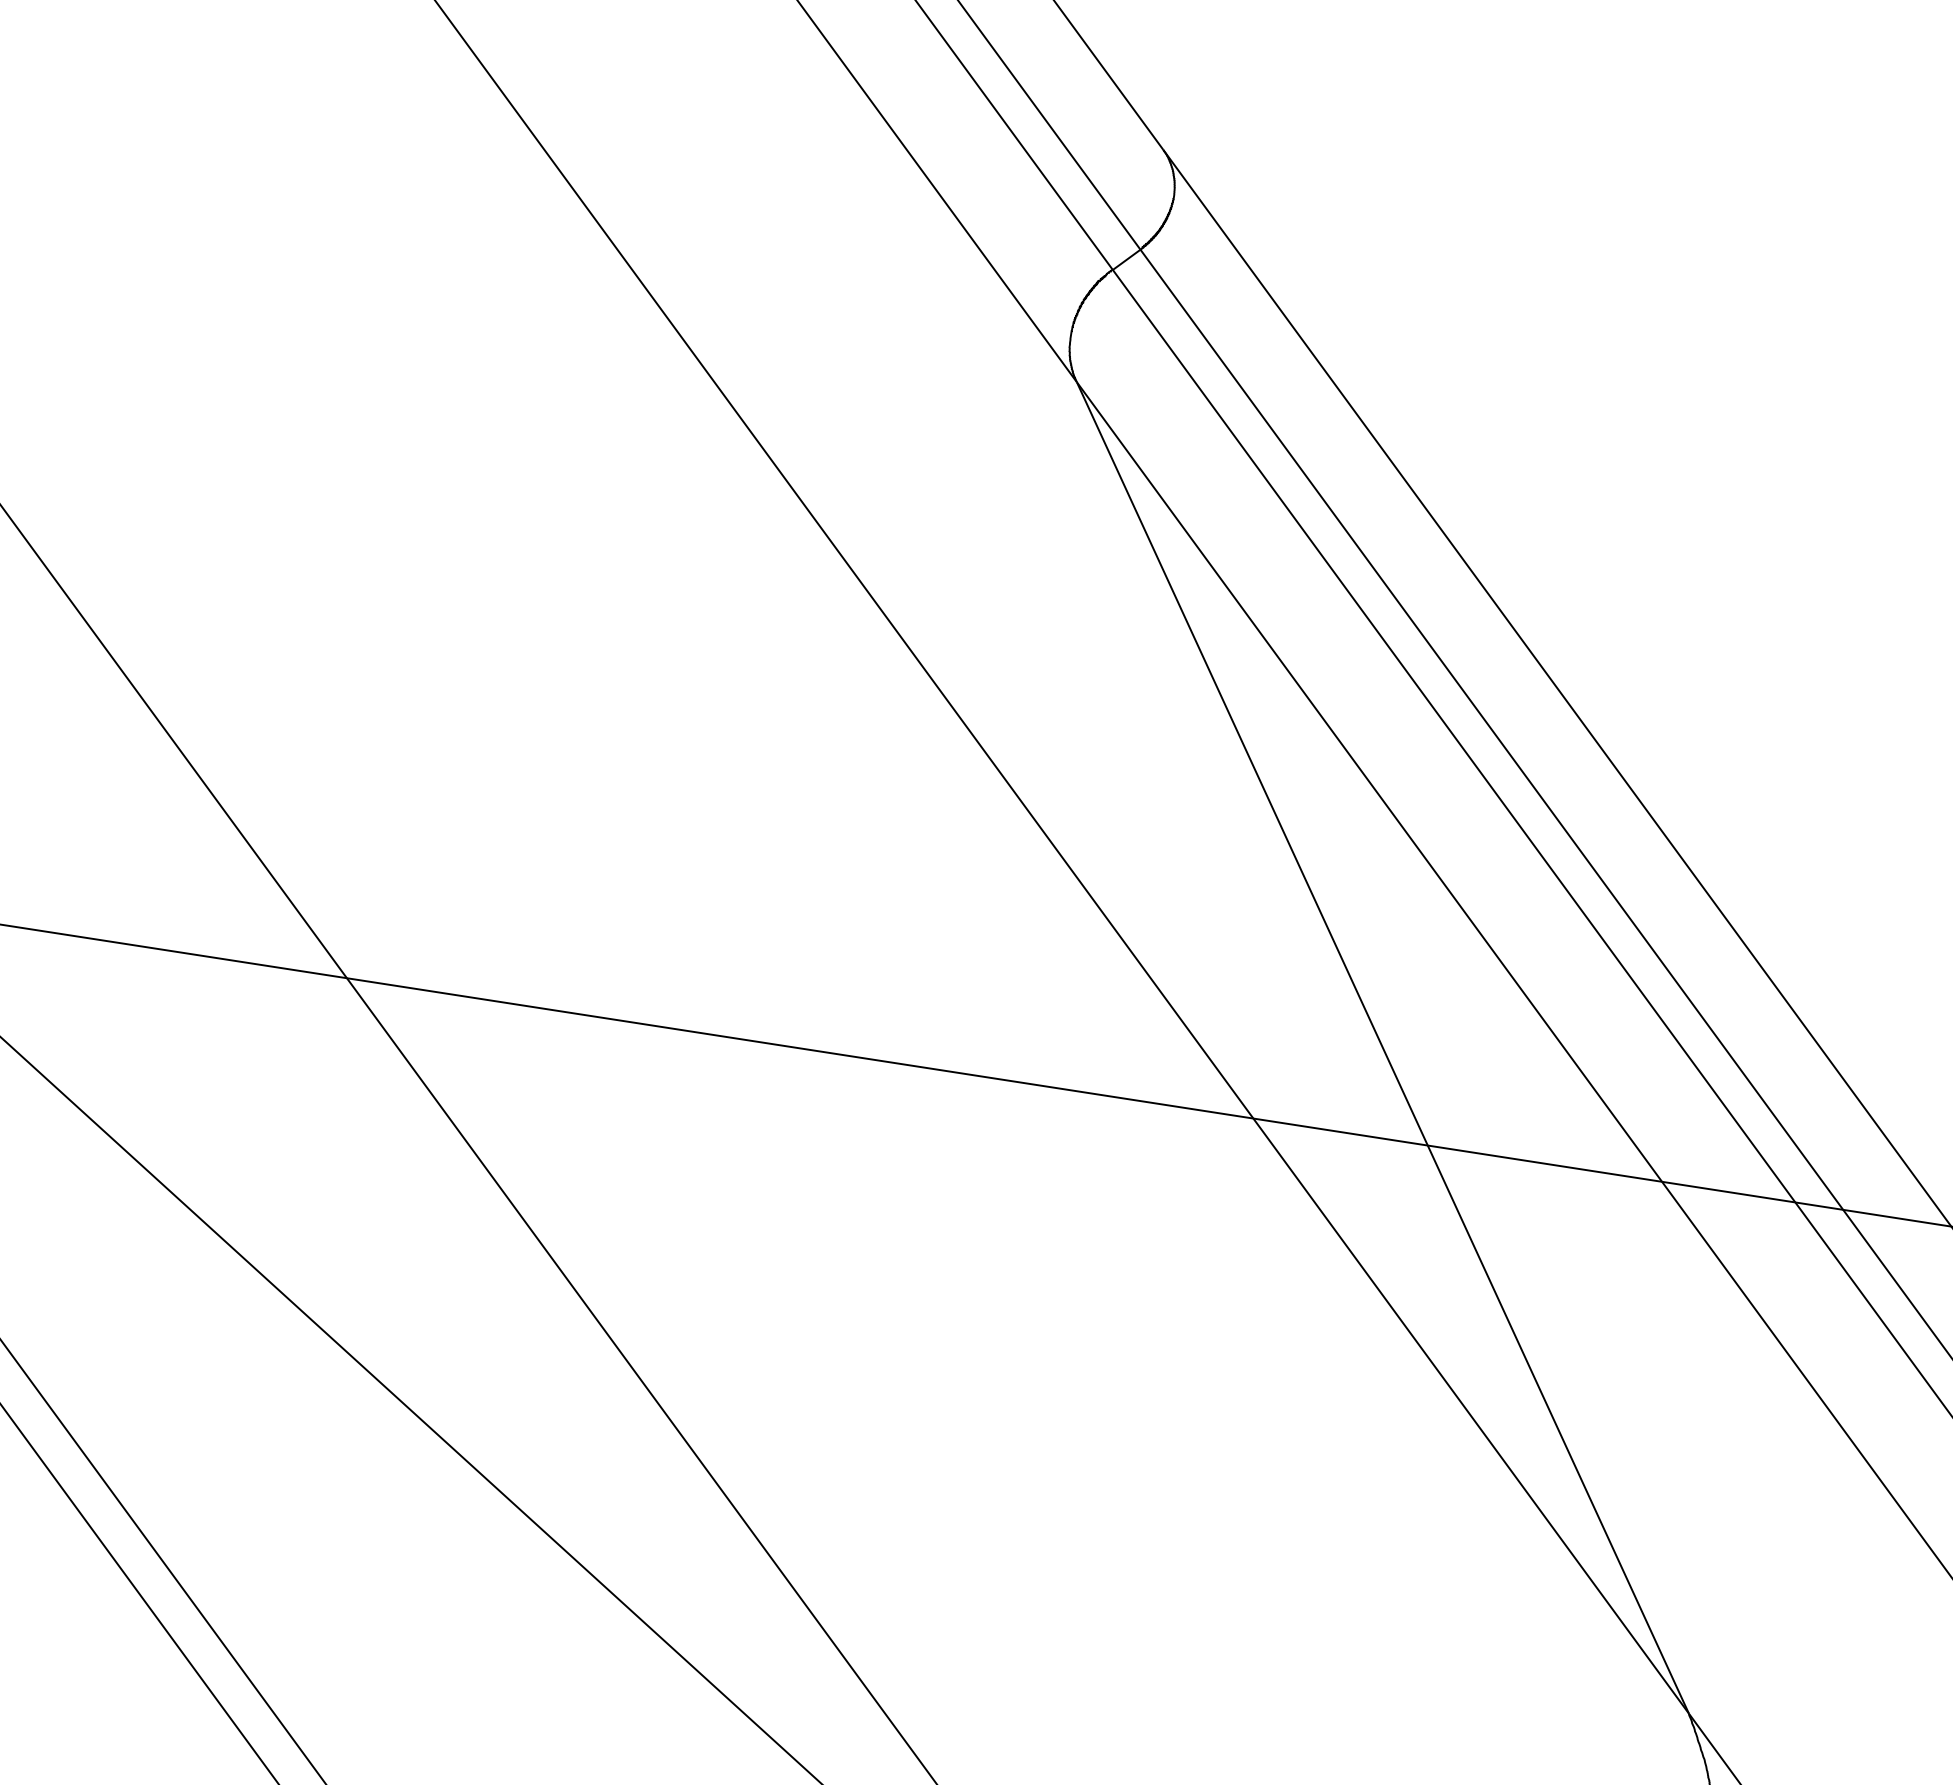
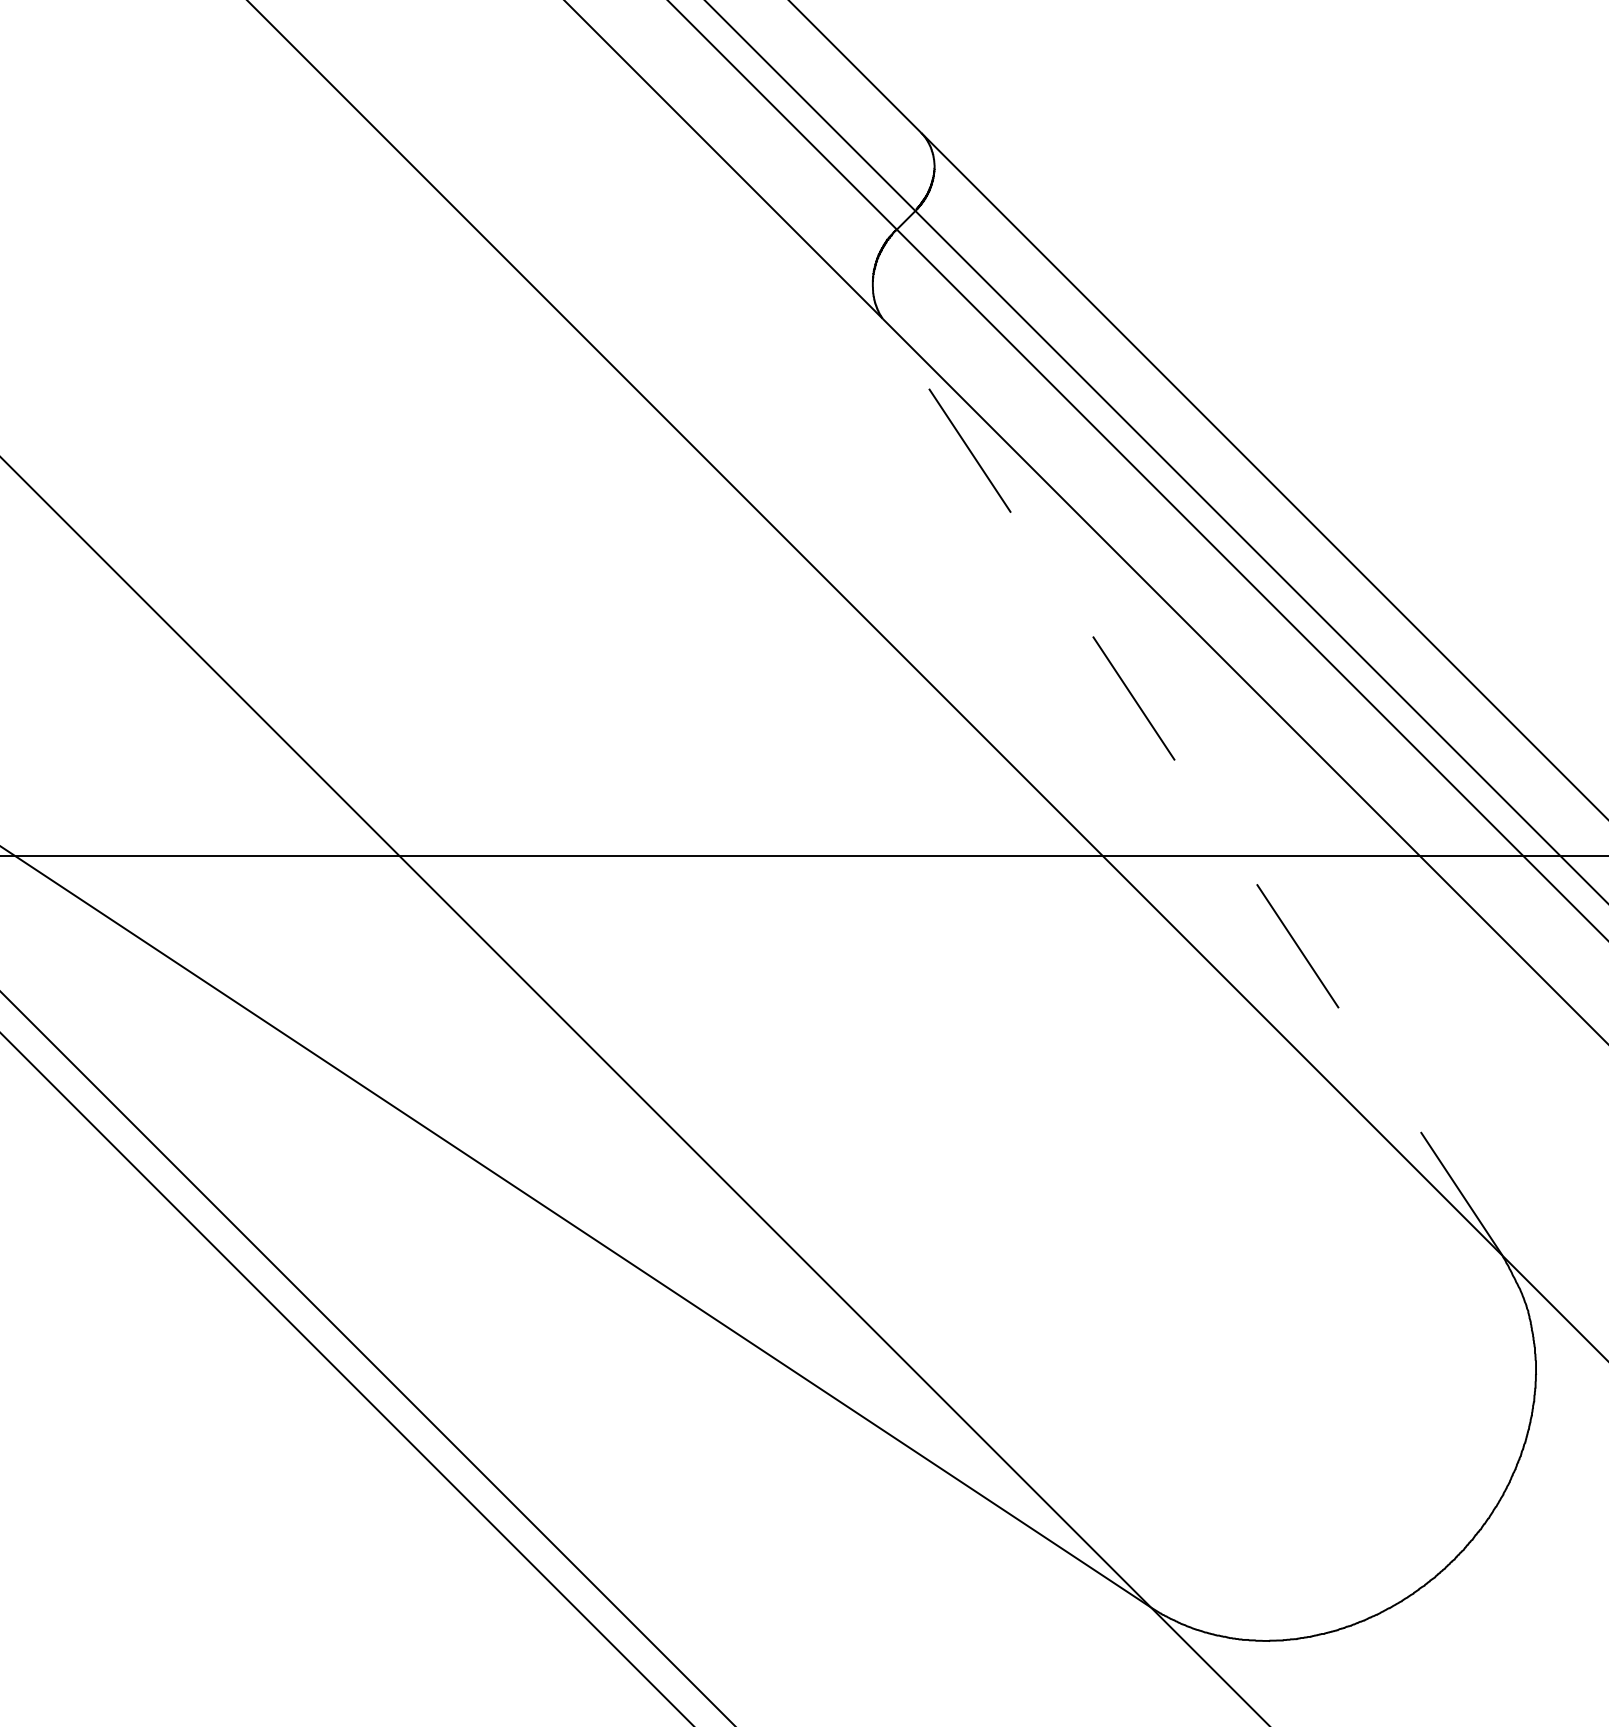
line: (1382, 1048) -> (1192, 787), solid -> dashed

